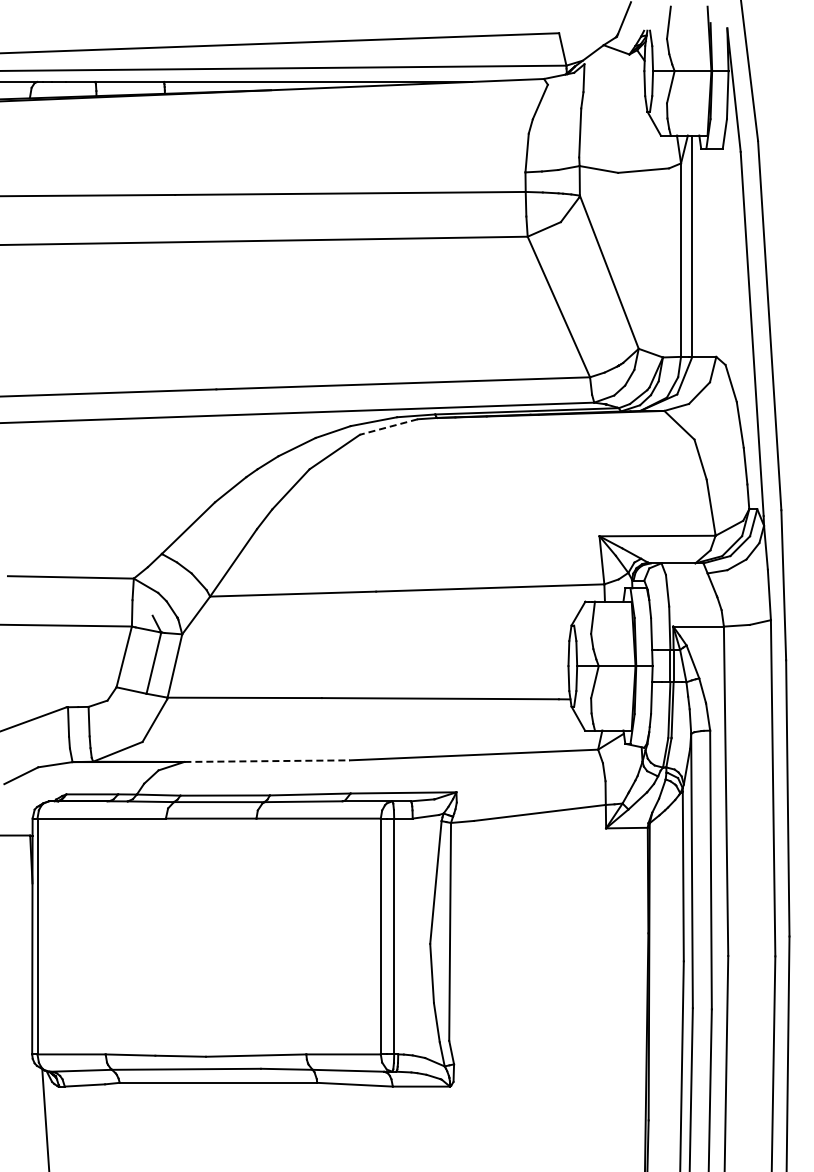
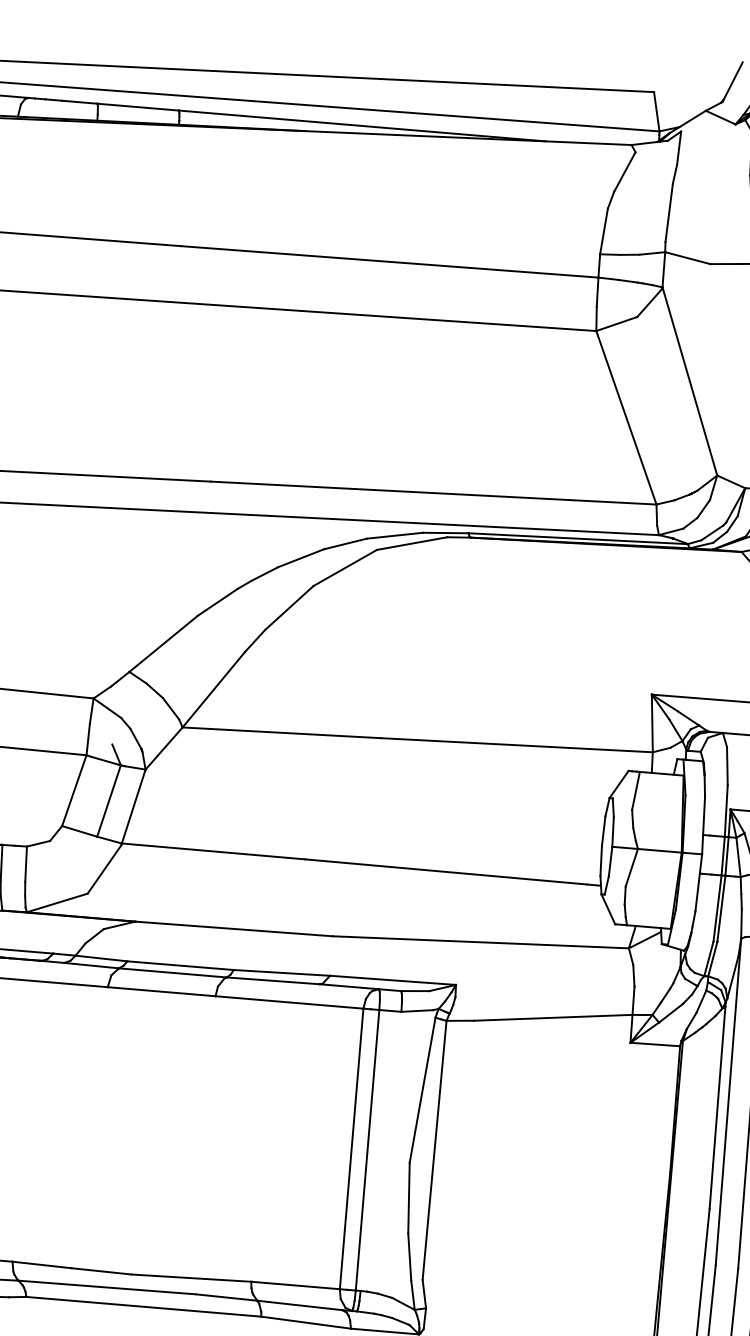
line: (388, 427) -> (411, 544), dashed -> solid
line: (267, 761) -> (234, 929), dashed -> solid

